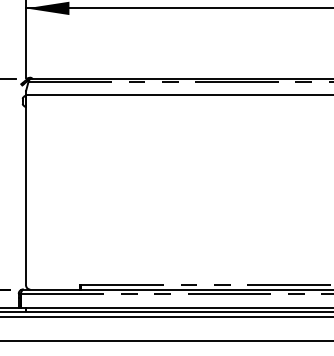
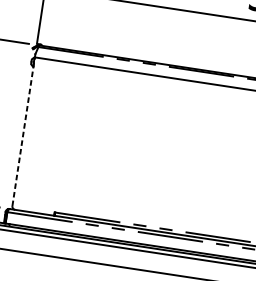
line: (26, 189) -> (24, 131), solid -> dashed

